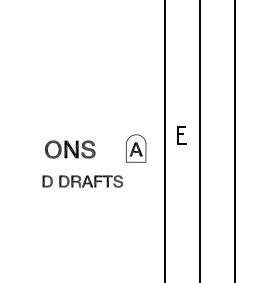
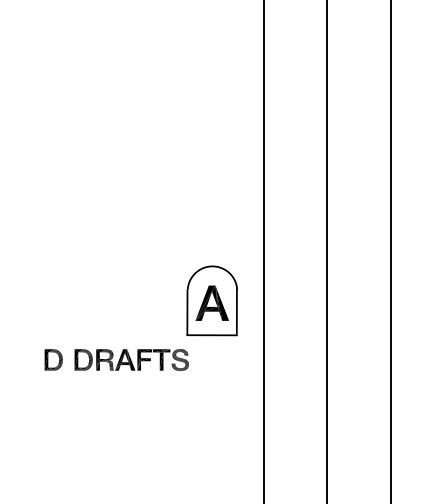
part: (181, 135) -> (293, 277), removed
part: (136, 148) -> (213, 300), size x1.4
part: (70, 149) -> (94, 302), removed

